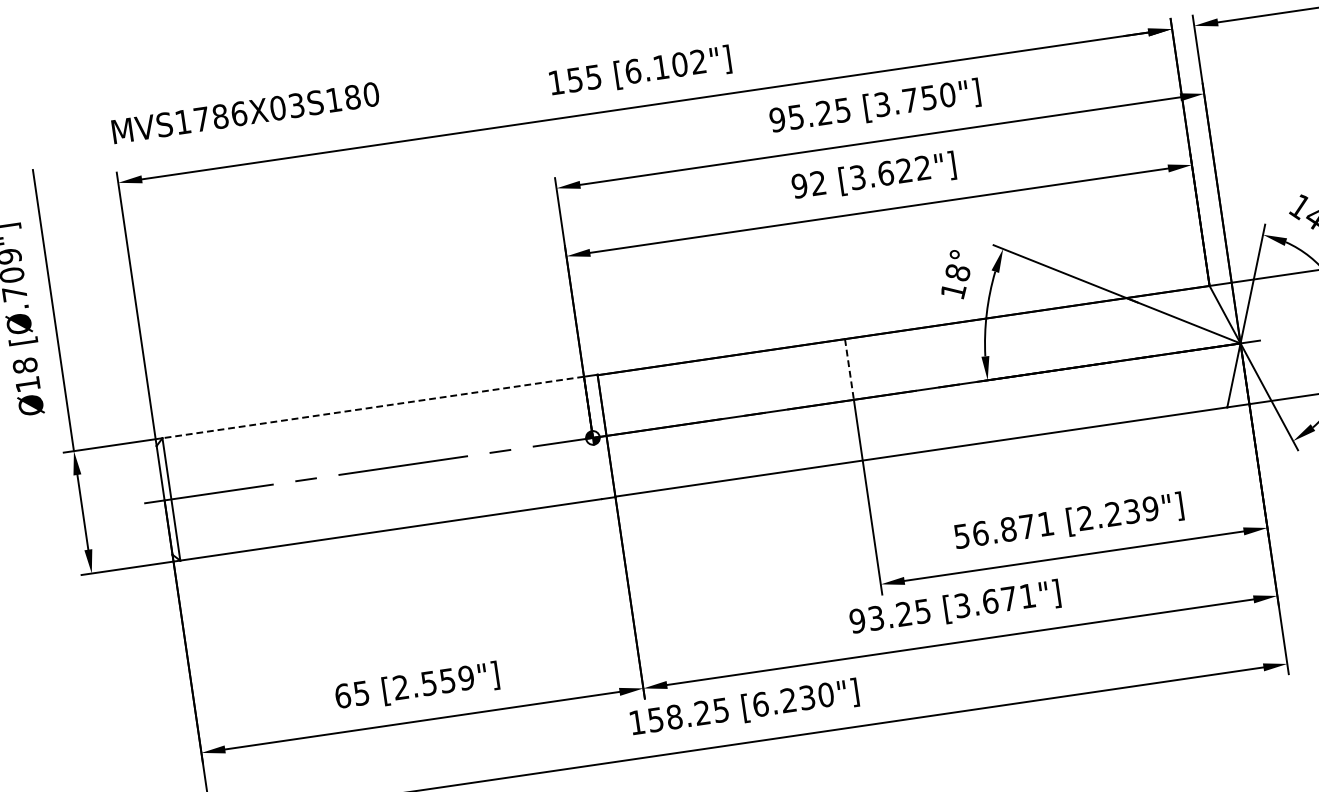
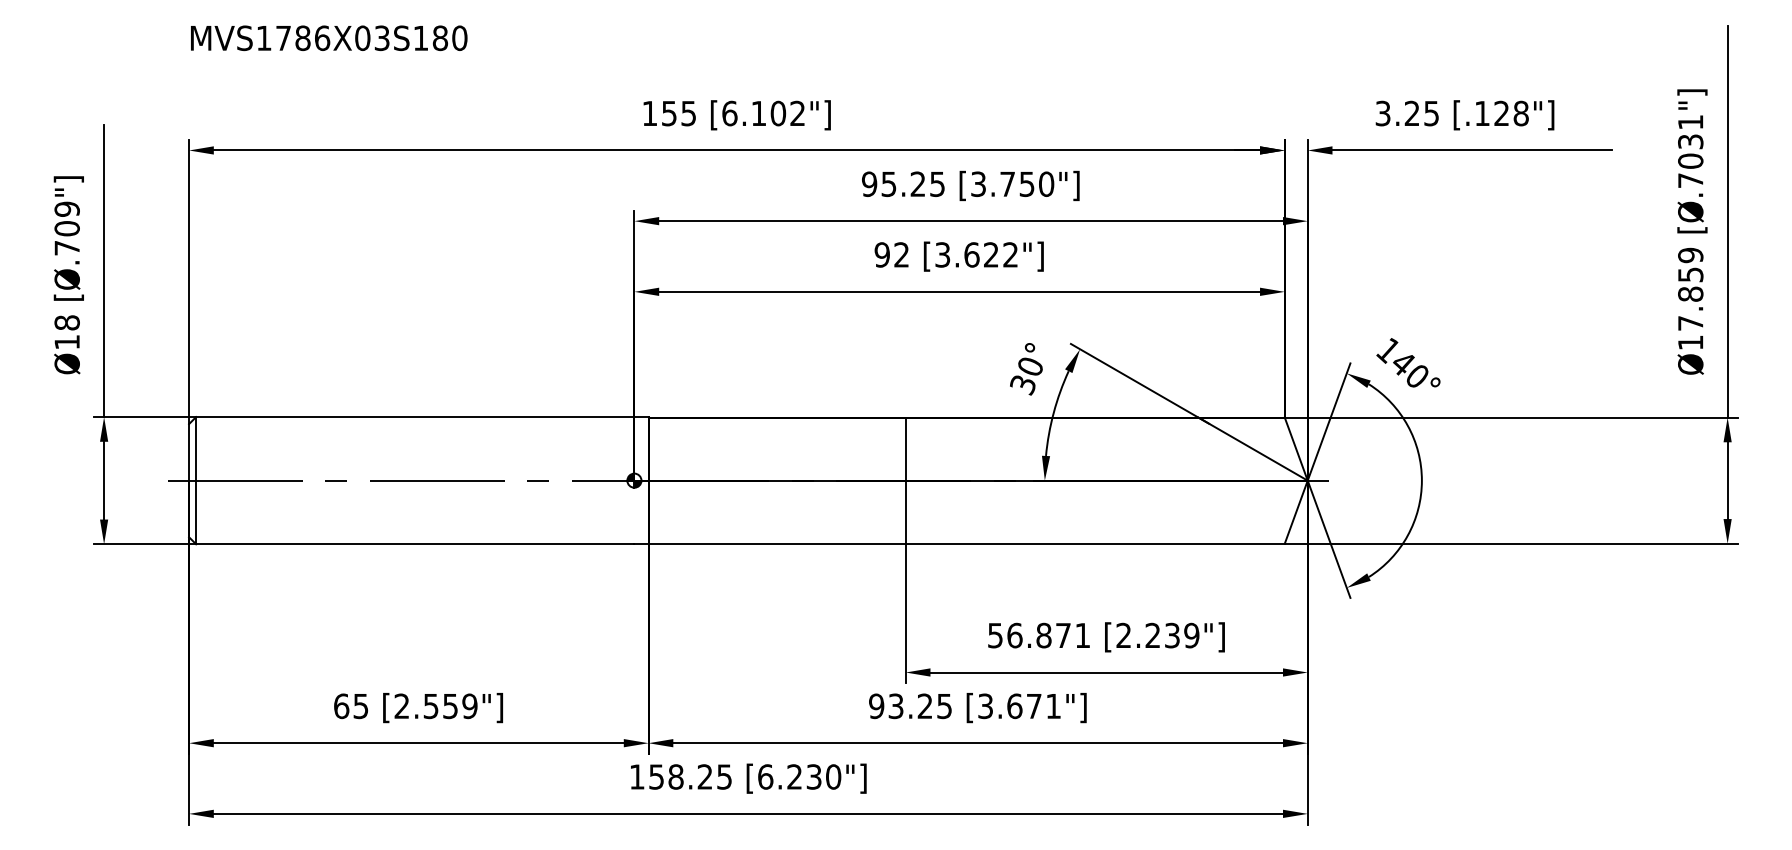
text: (246, 113) -> (329, 38), moved
text: (955, 282) -> (1026, 376), 18° -> 30°
line: (849, 369) -> (905, 449), dashed -> solid
line: (372, 408) -> (414, 417), dashed -> solid

